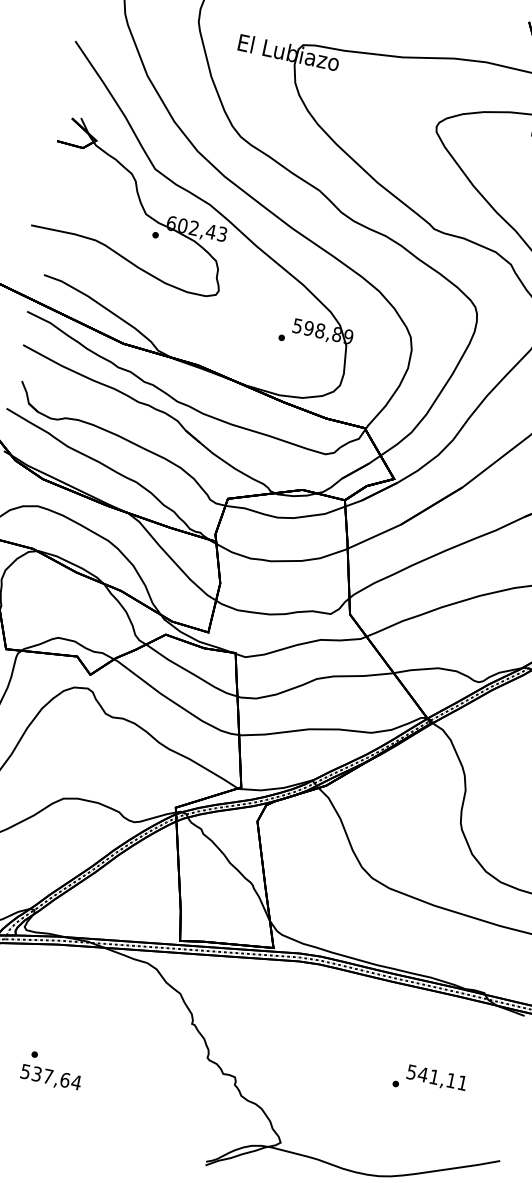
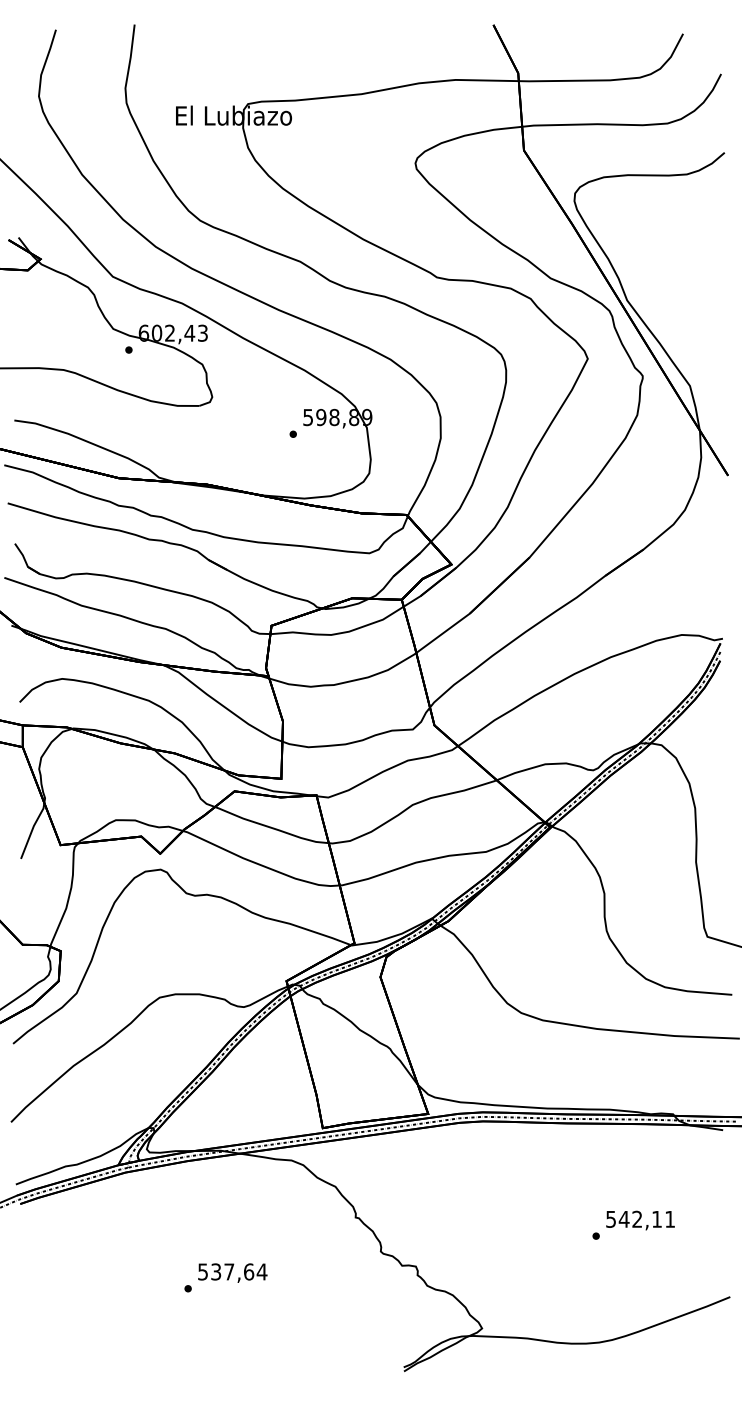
text: (433, 1076) -> (636, 1218), 541,11 -> 542,11
text: (50, 1077) -> (232, 1272), moved

